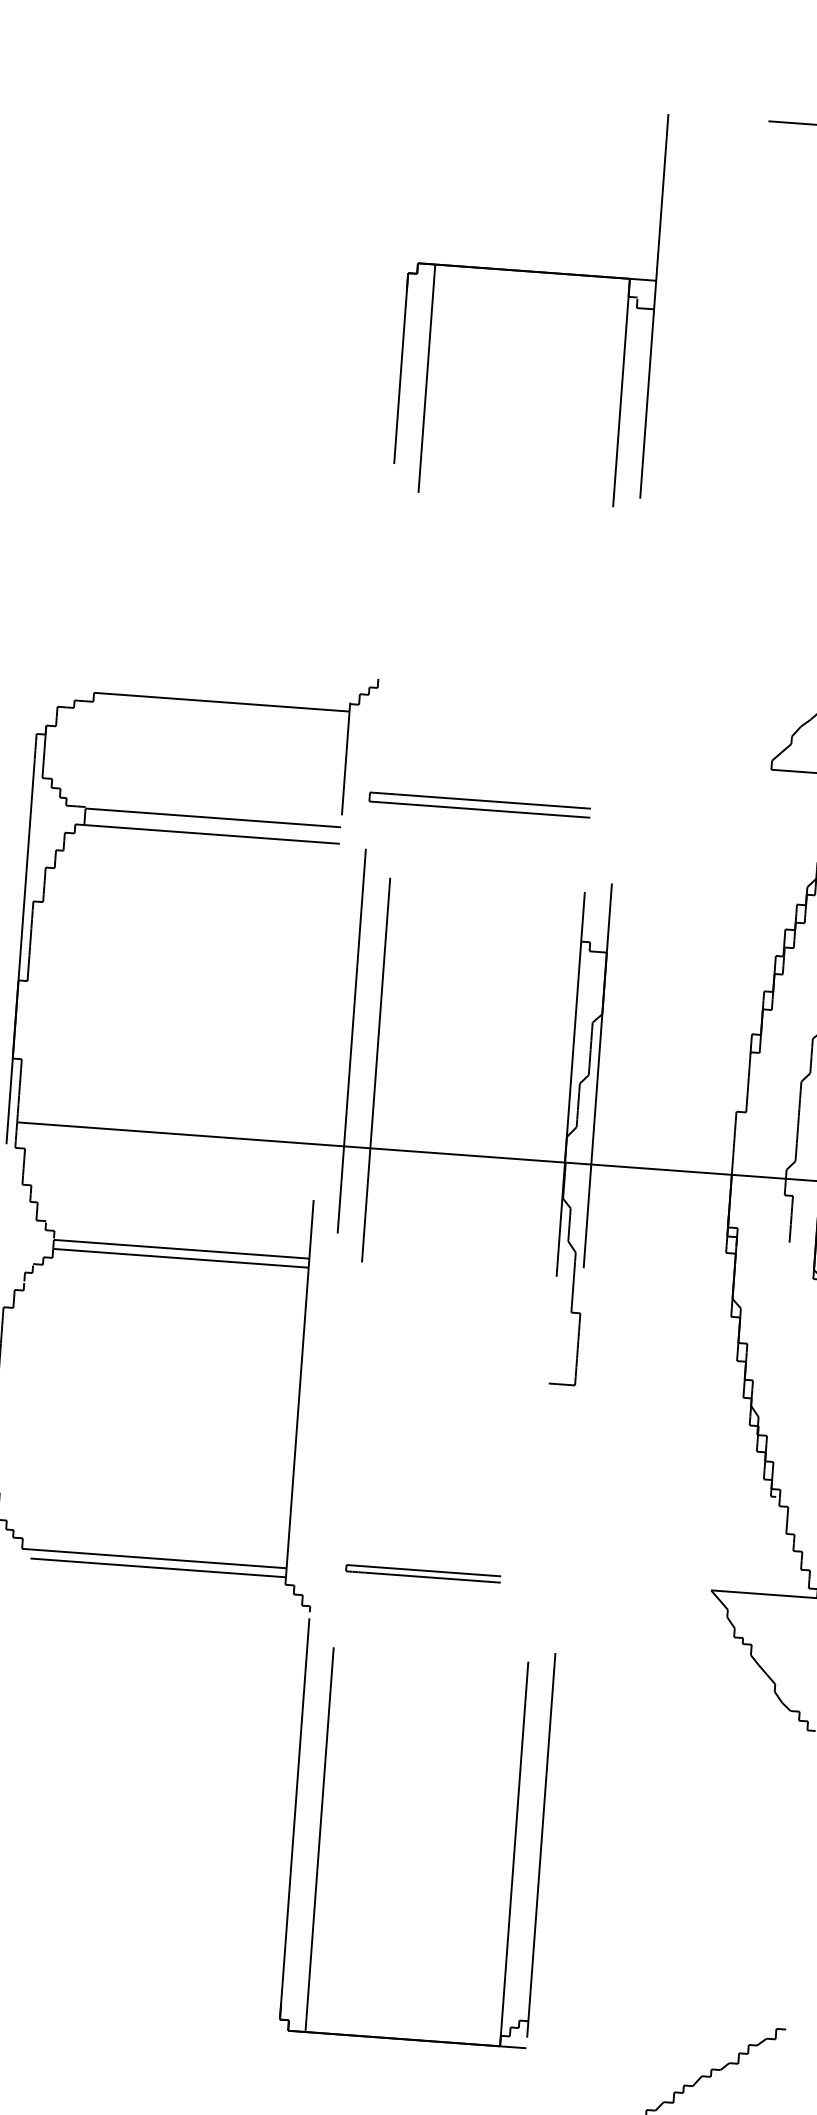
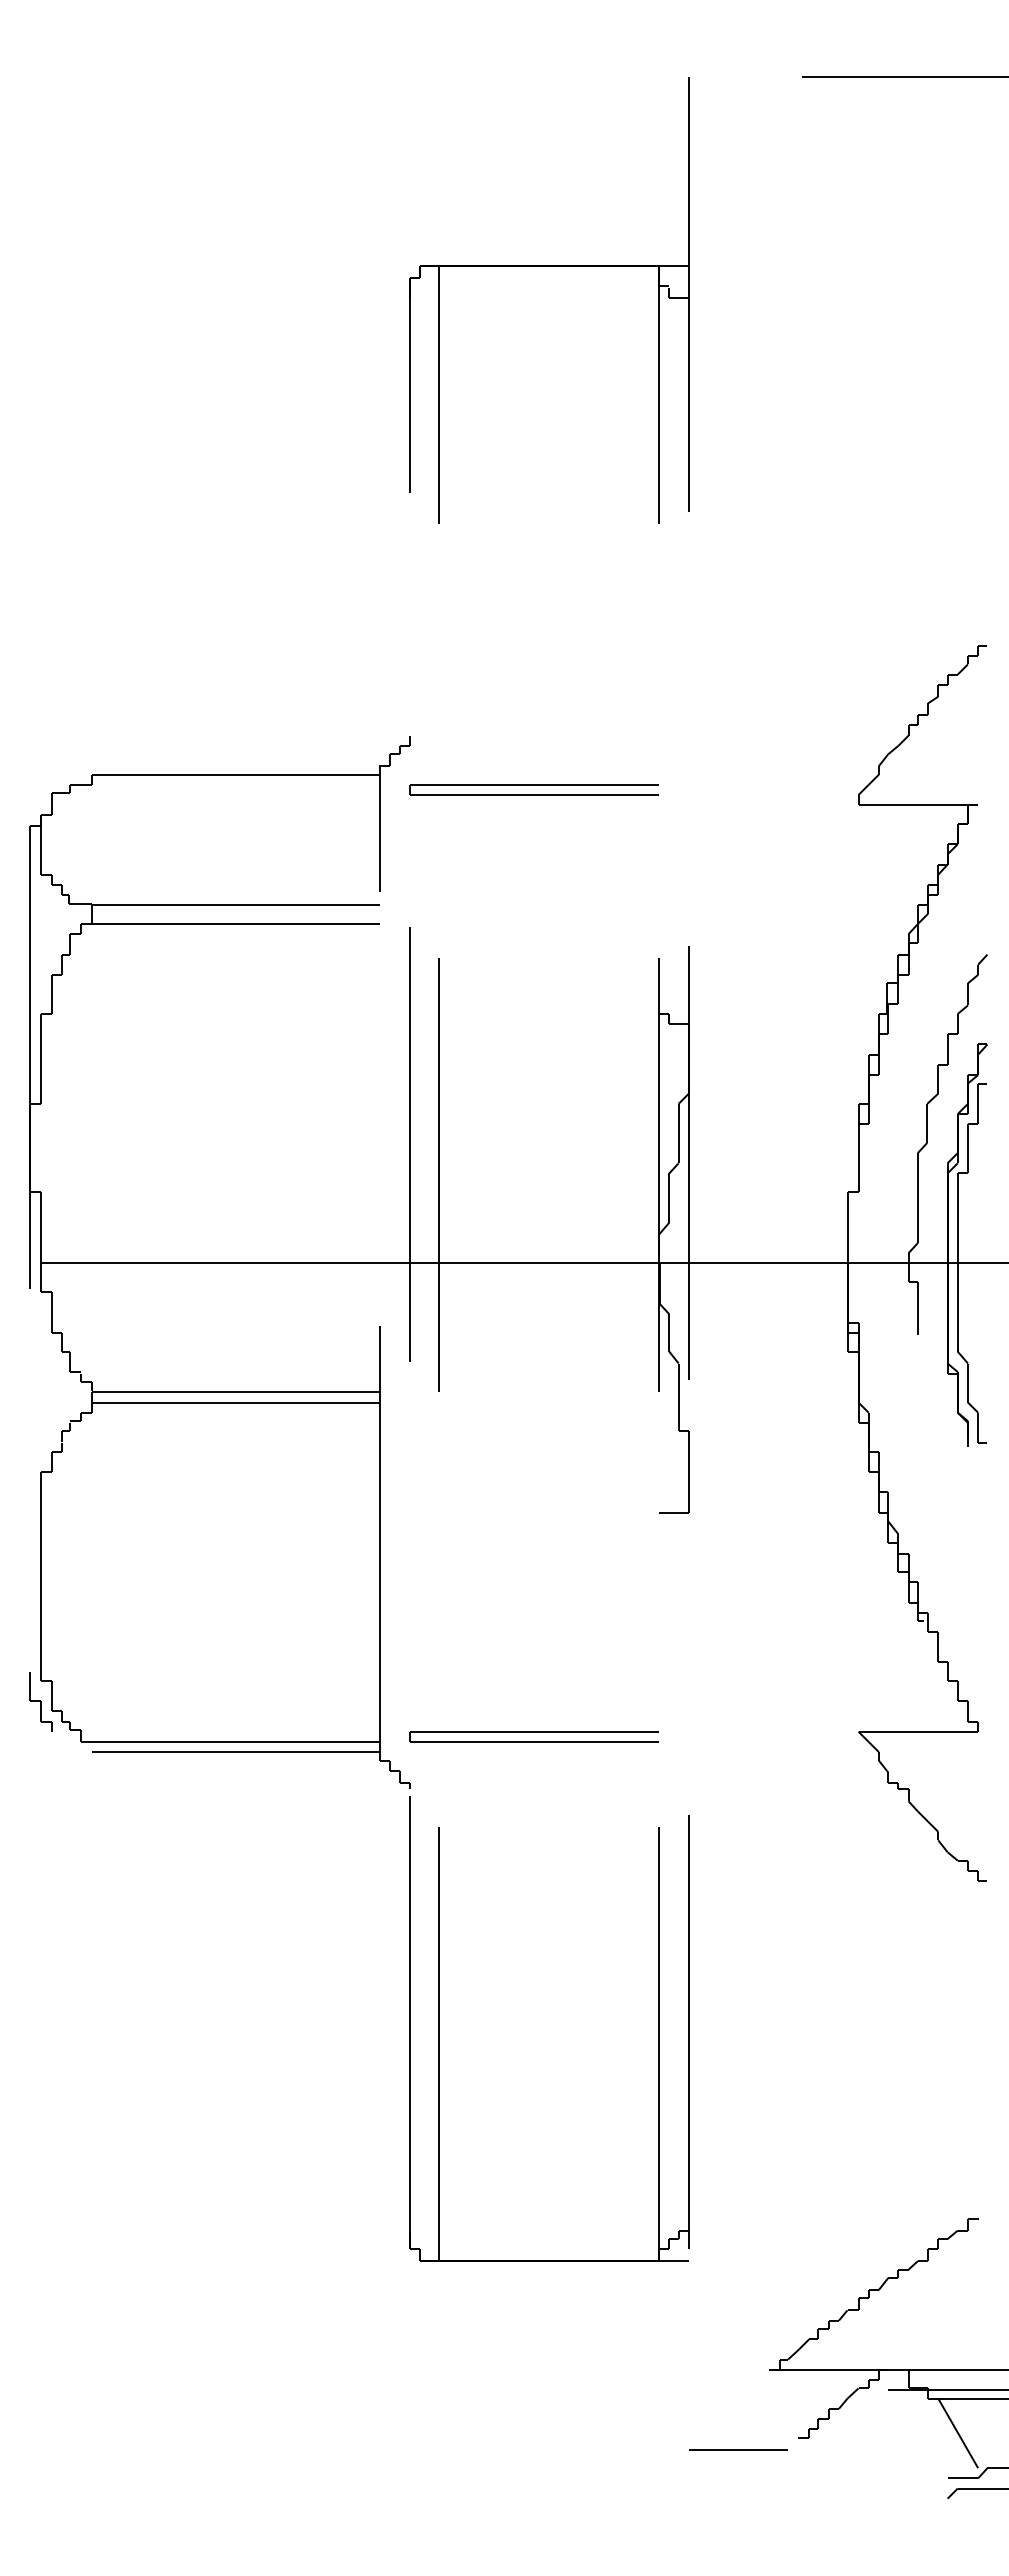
part: (479, 804) -> (533, 789), moved
part: (422, 1573) -> (533, 1736), size x1.43

